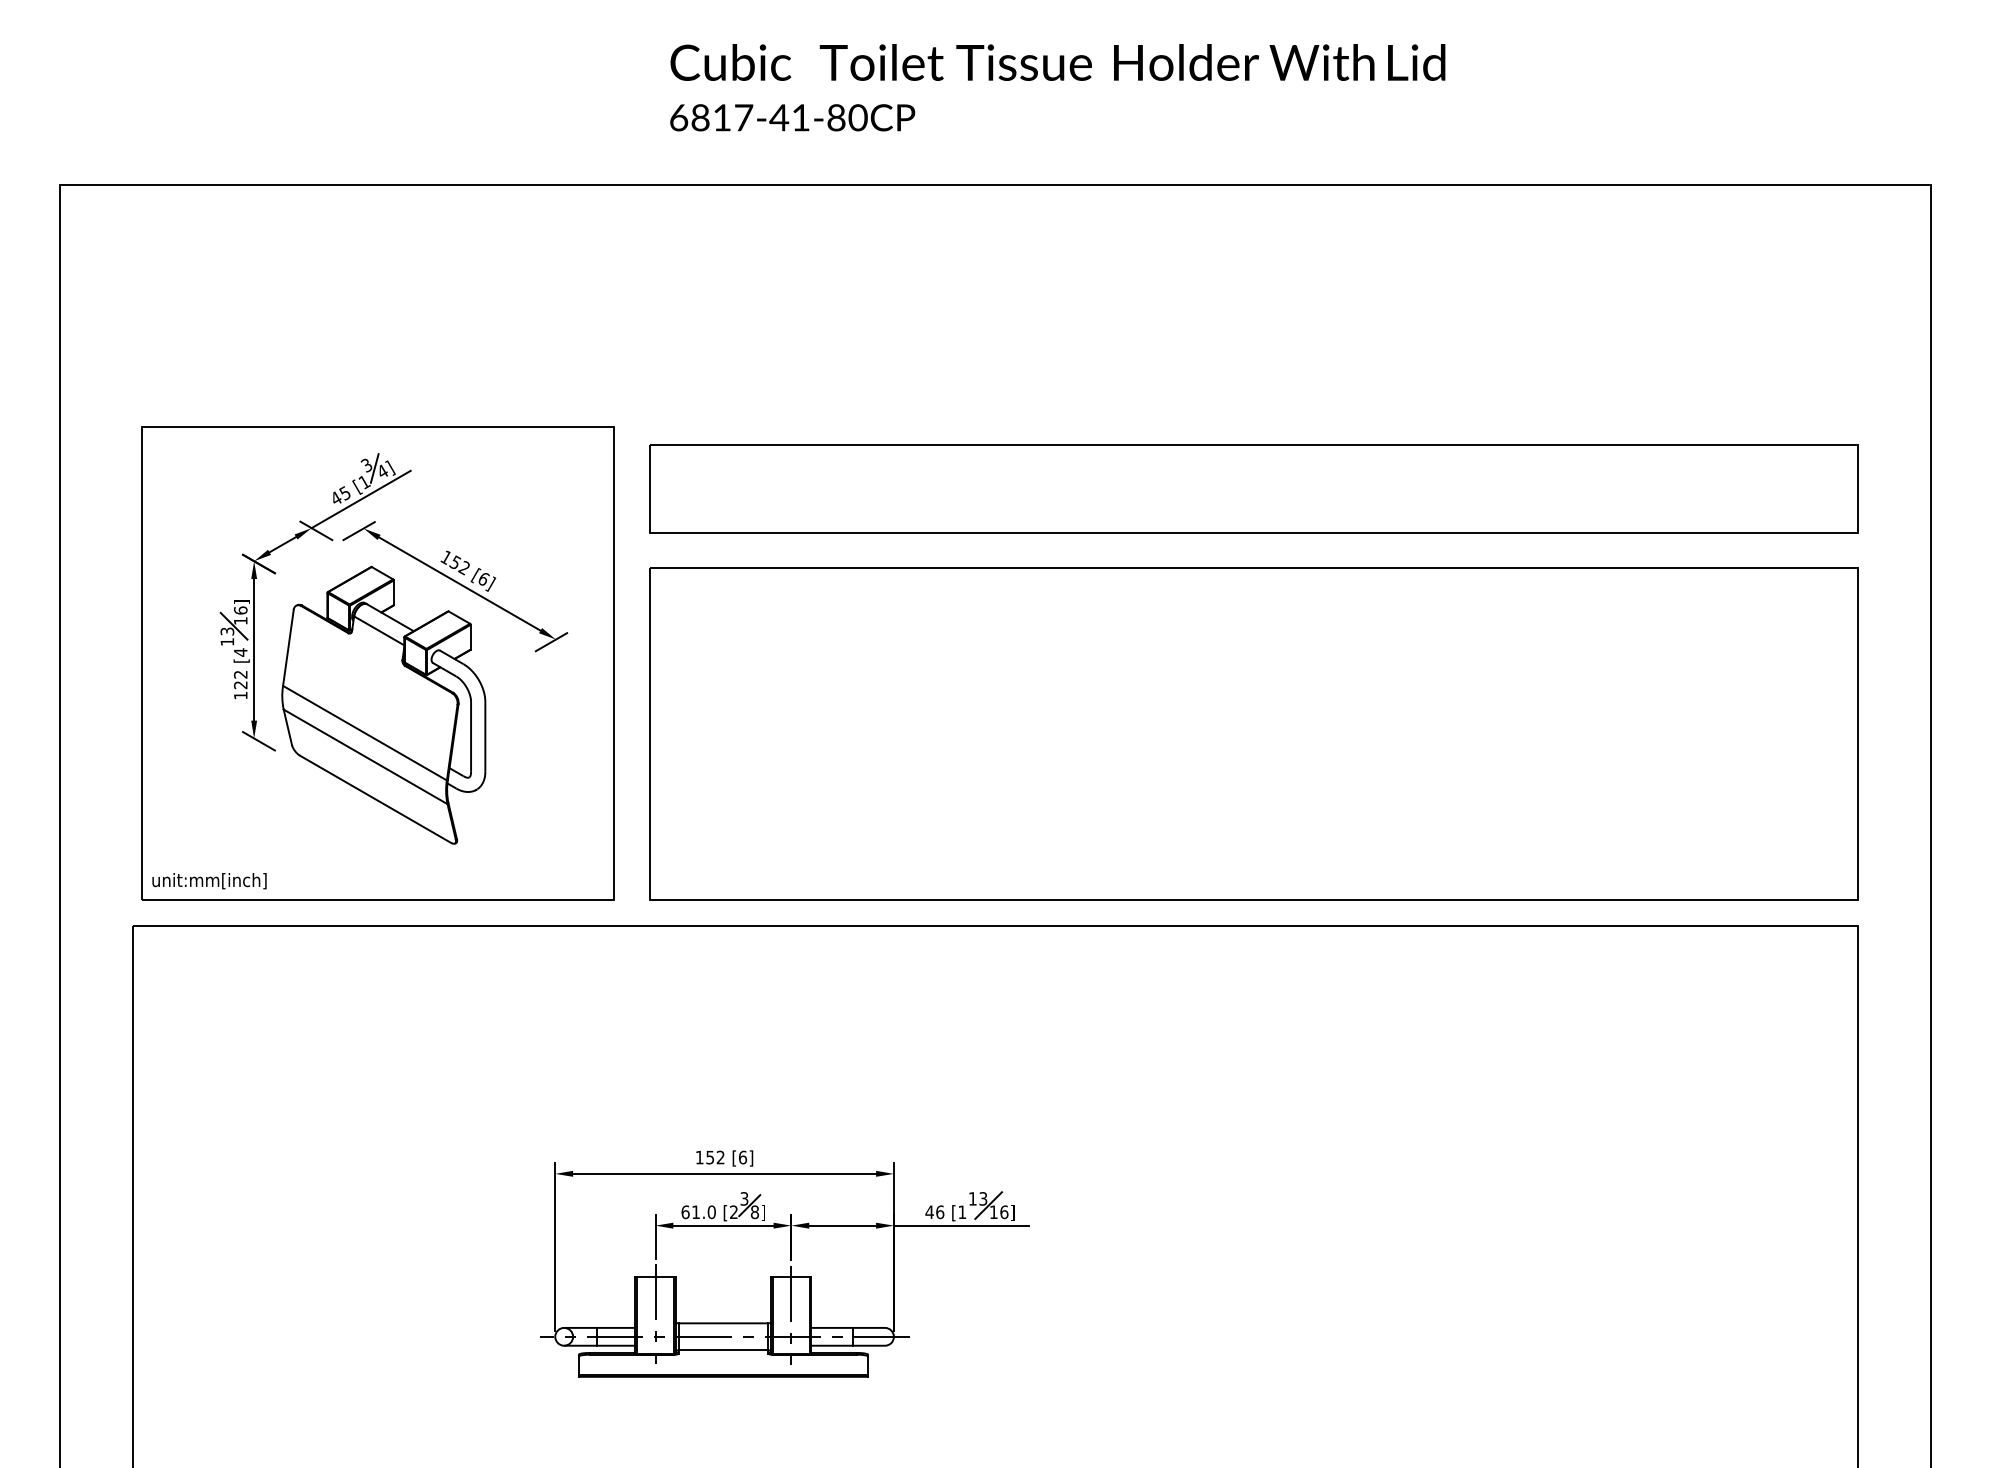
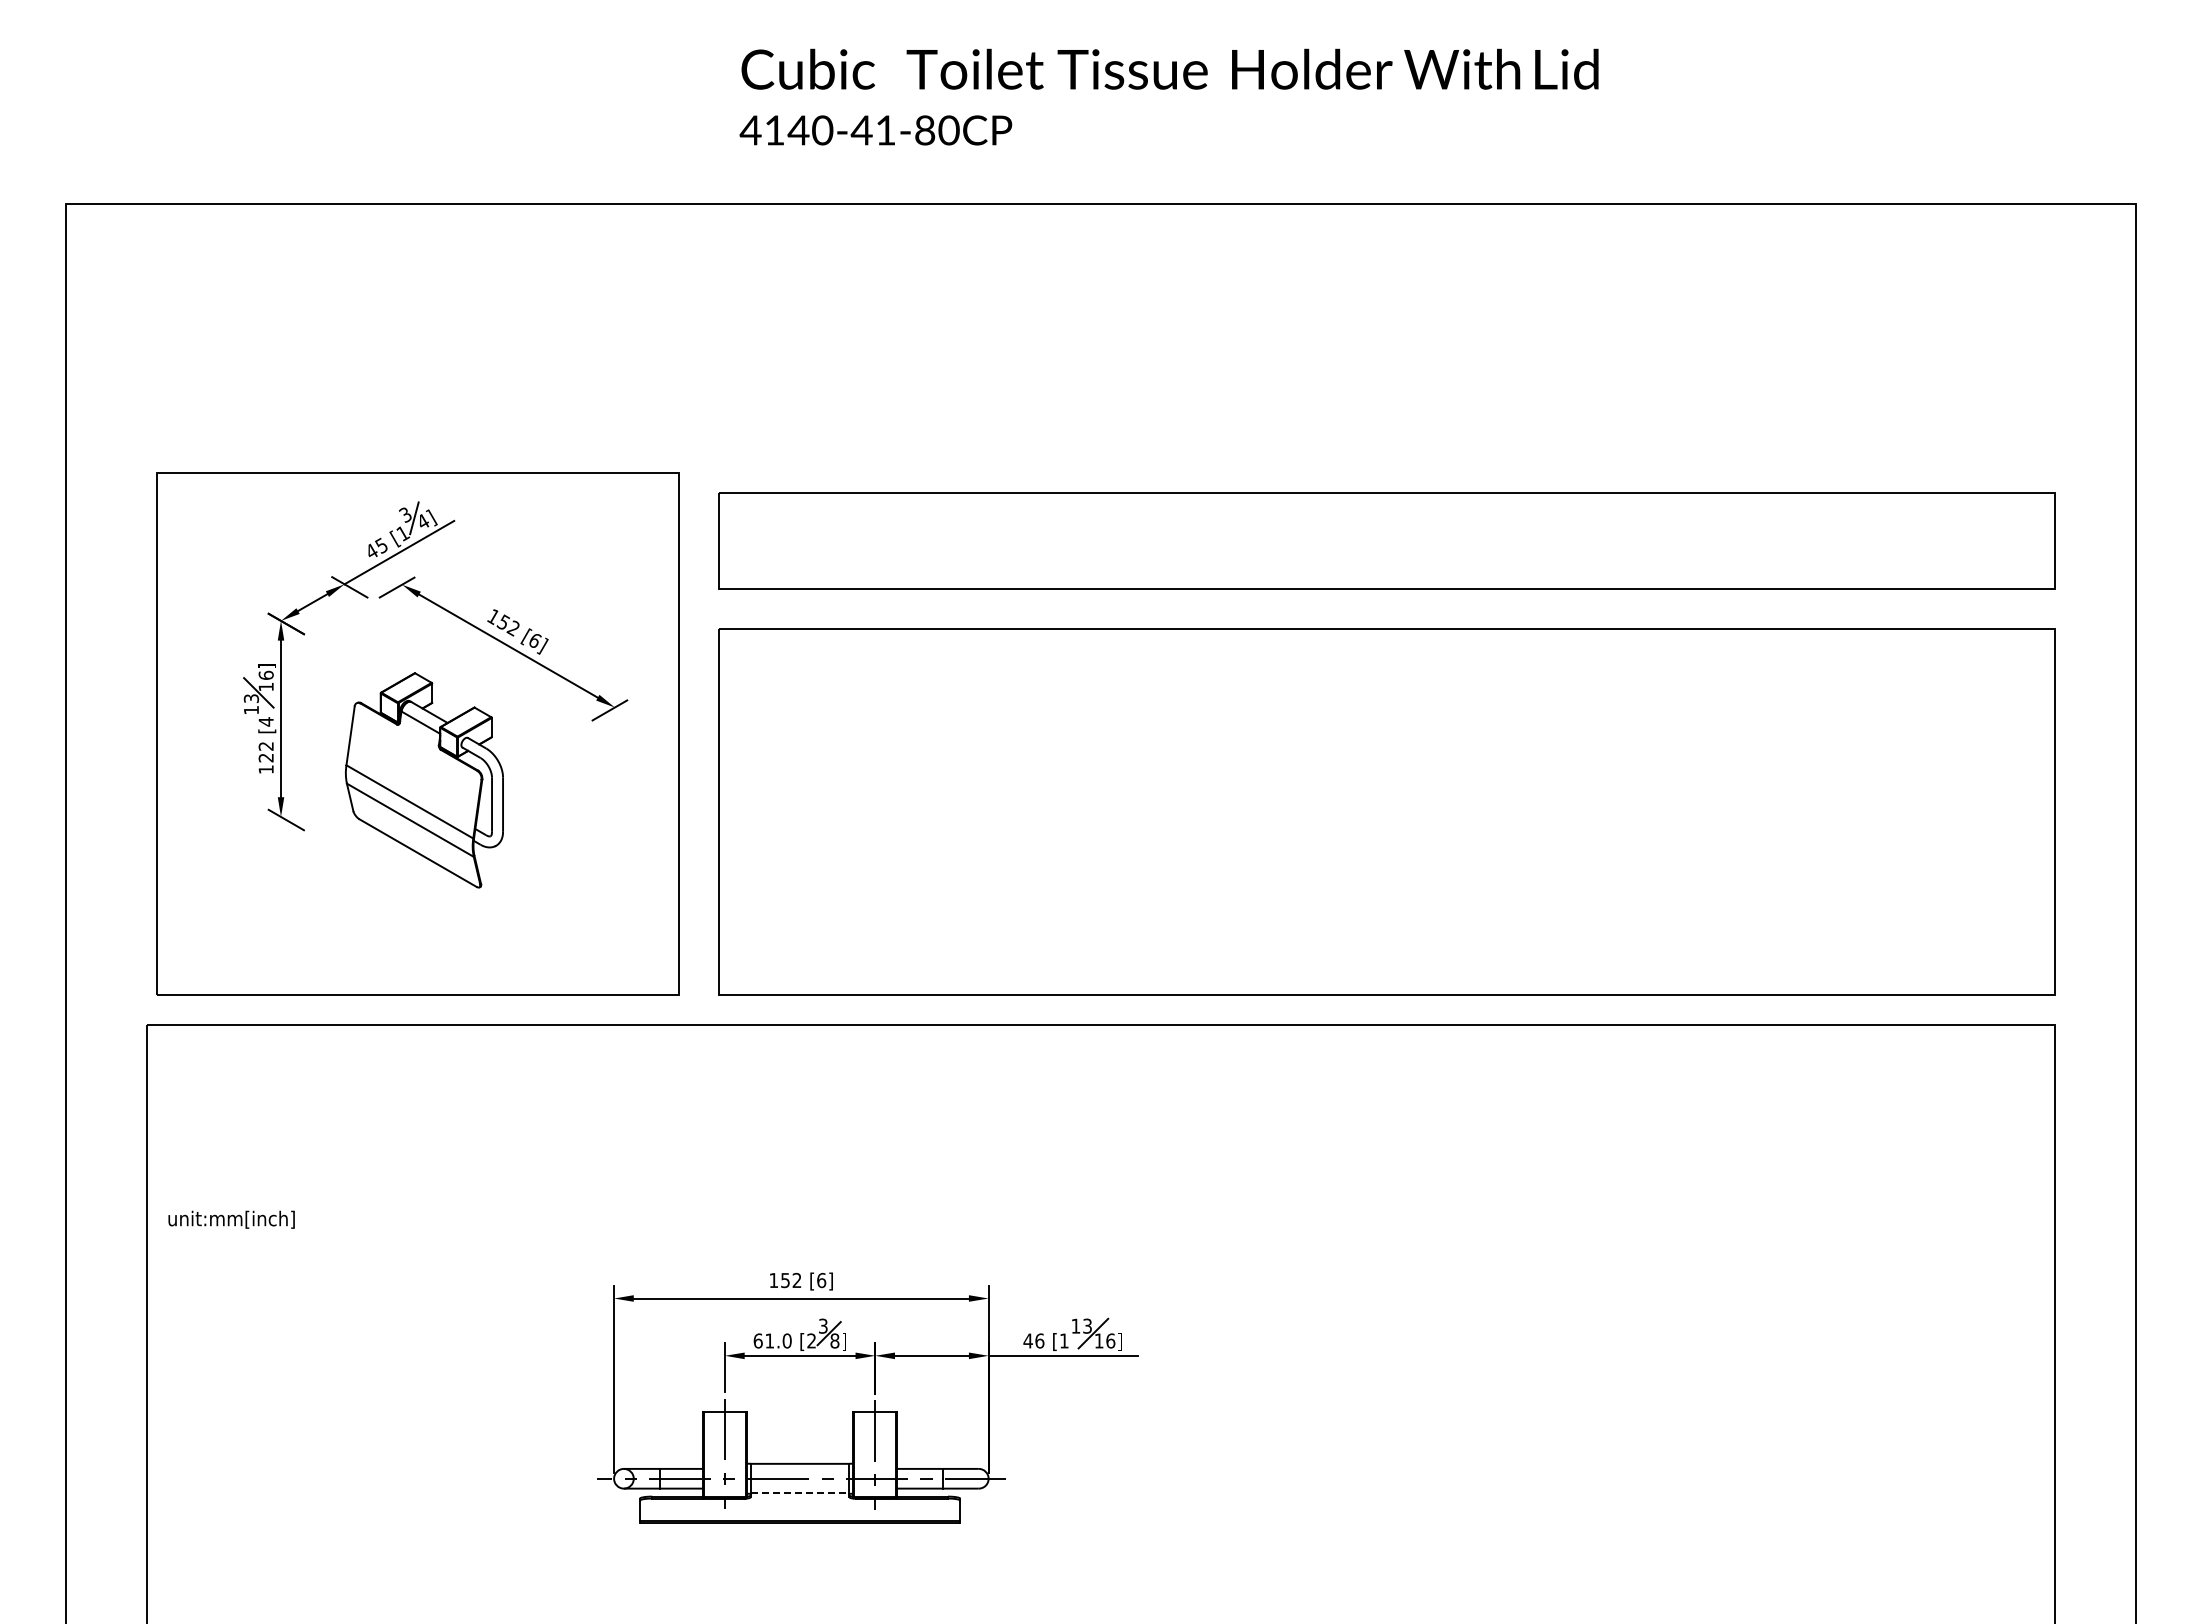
text: (711, 117) -> (786, 130), 6817-41-80CP -> 4140-41-80CP
part: (383, 705) -> (424, 780), size x0.7
text: (209, 880) -> (231, 1219), moved
line: (723, 1350) -> (800, 1493), solid -> dashed

